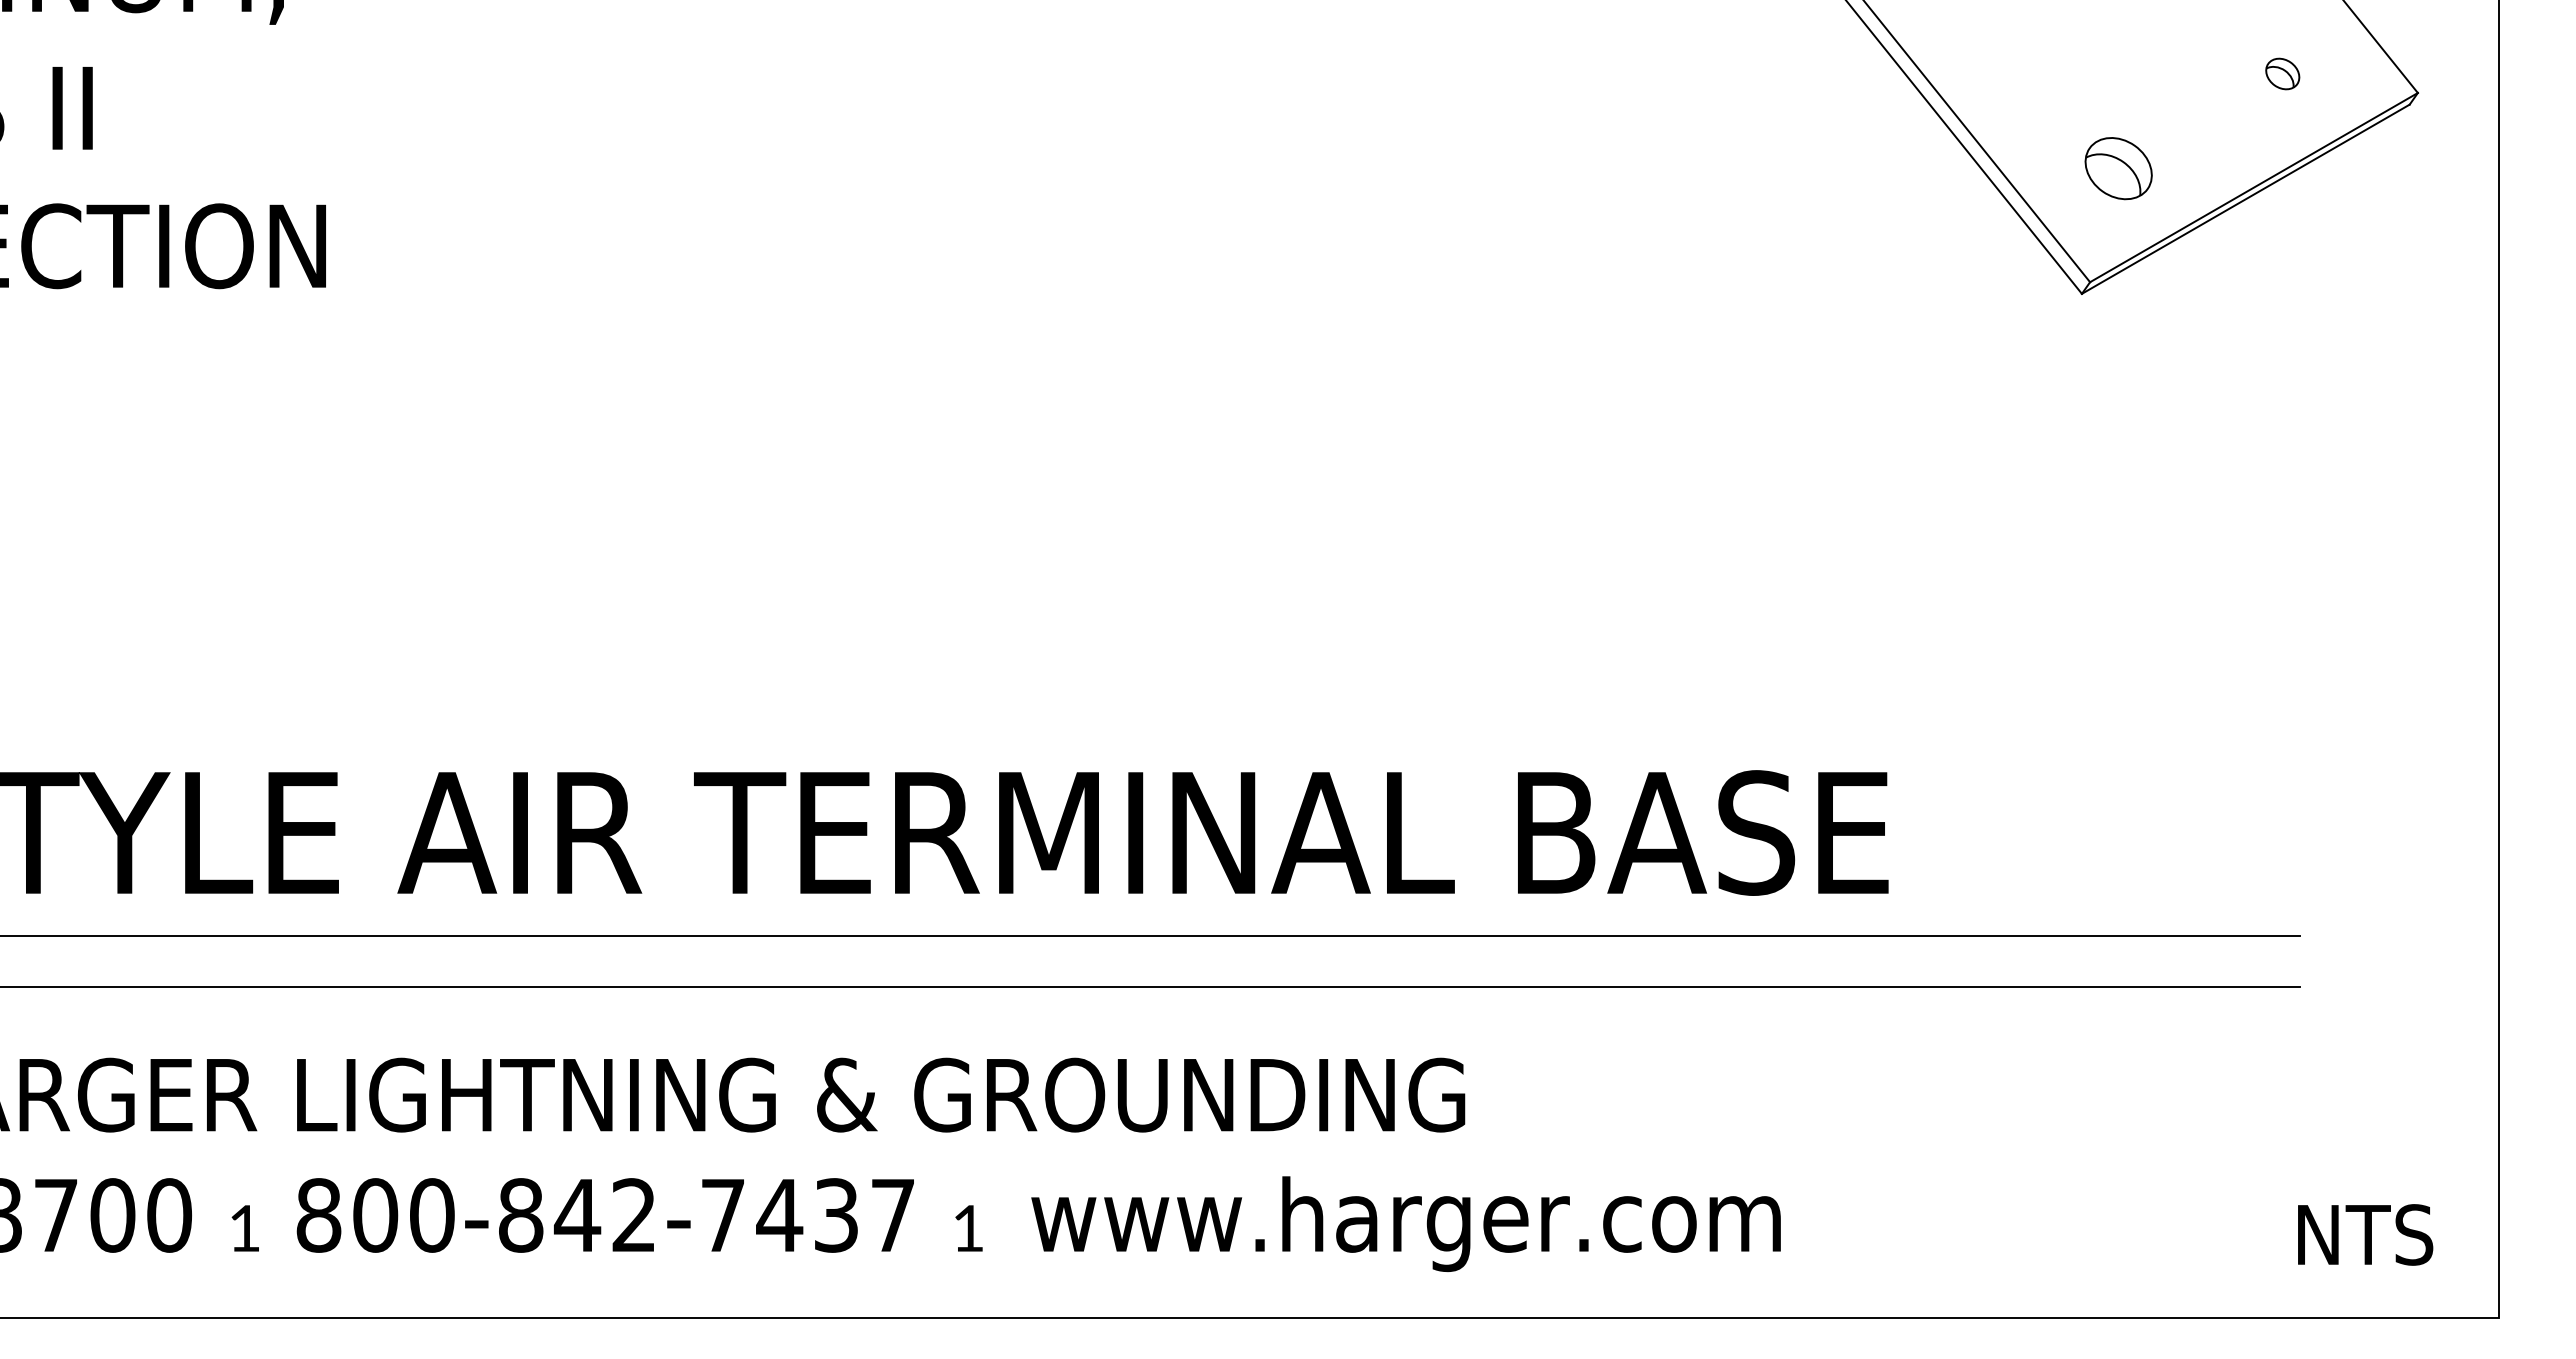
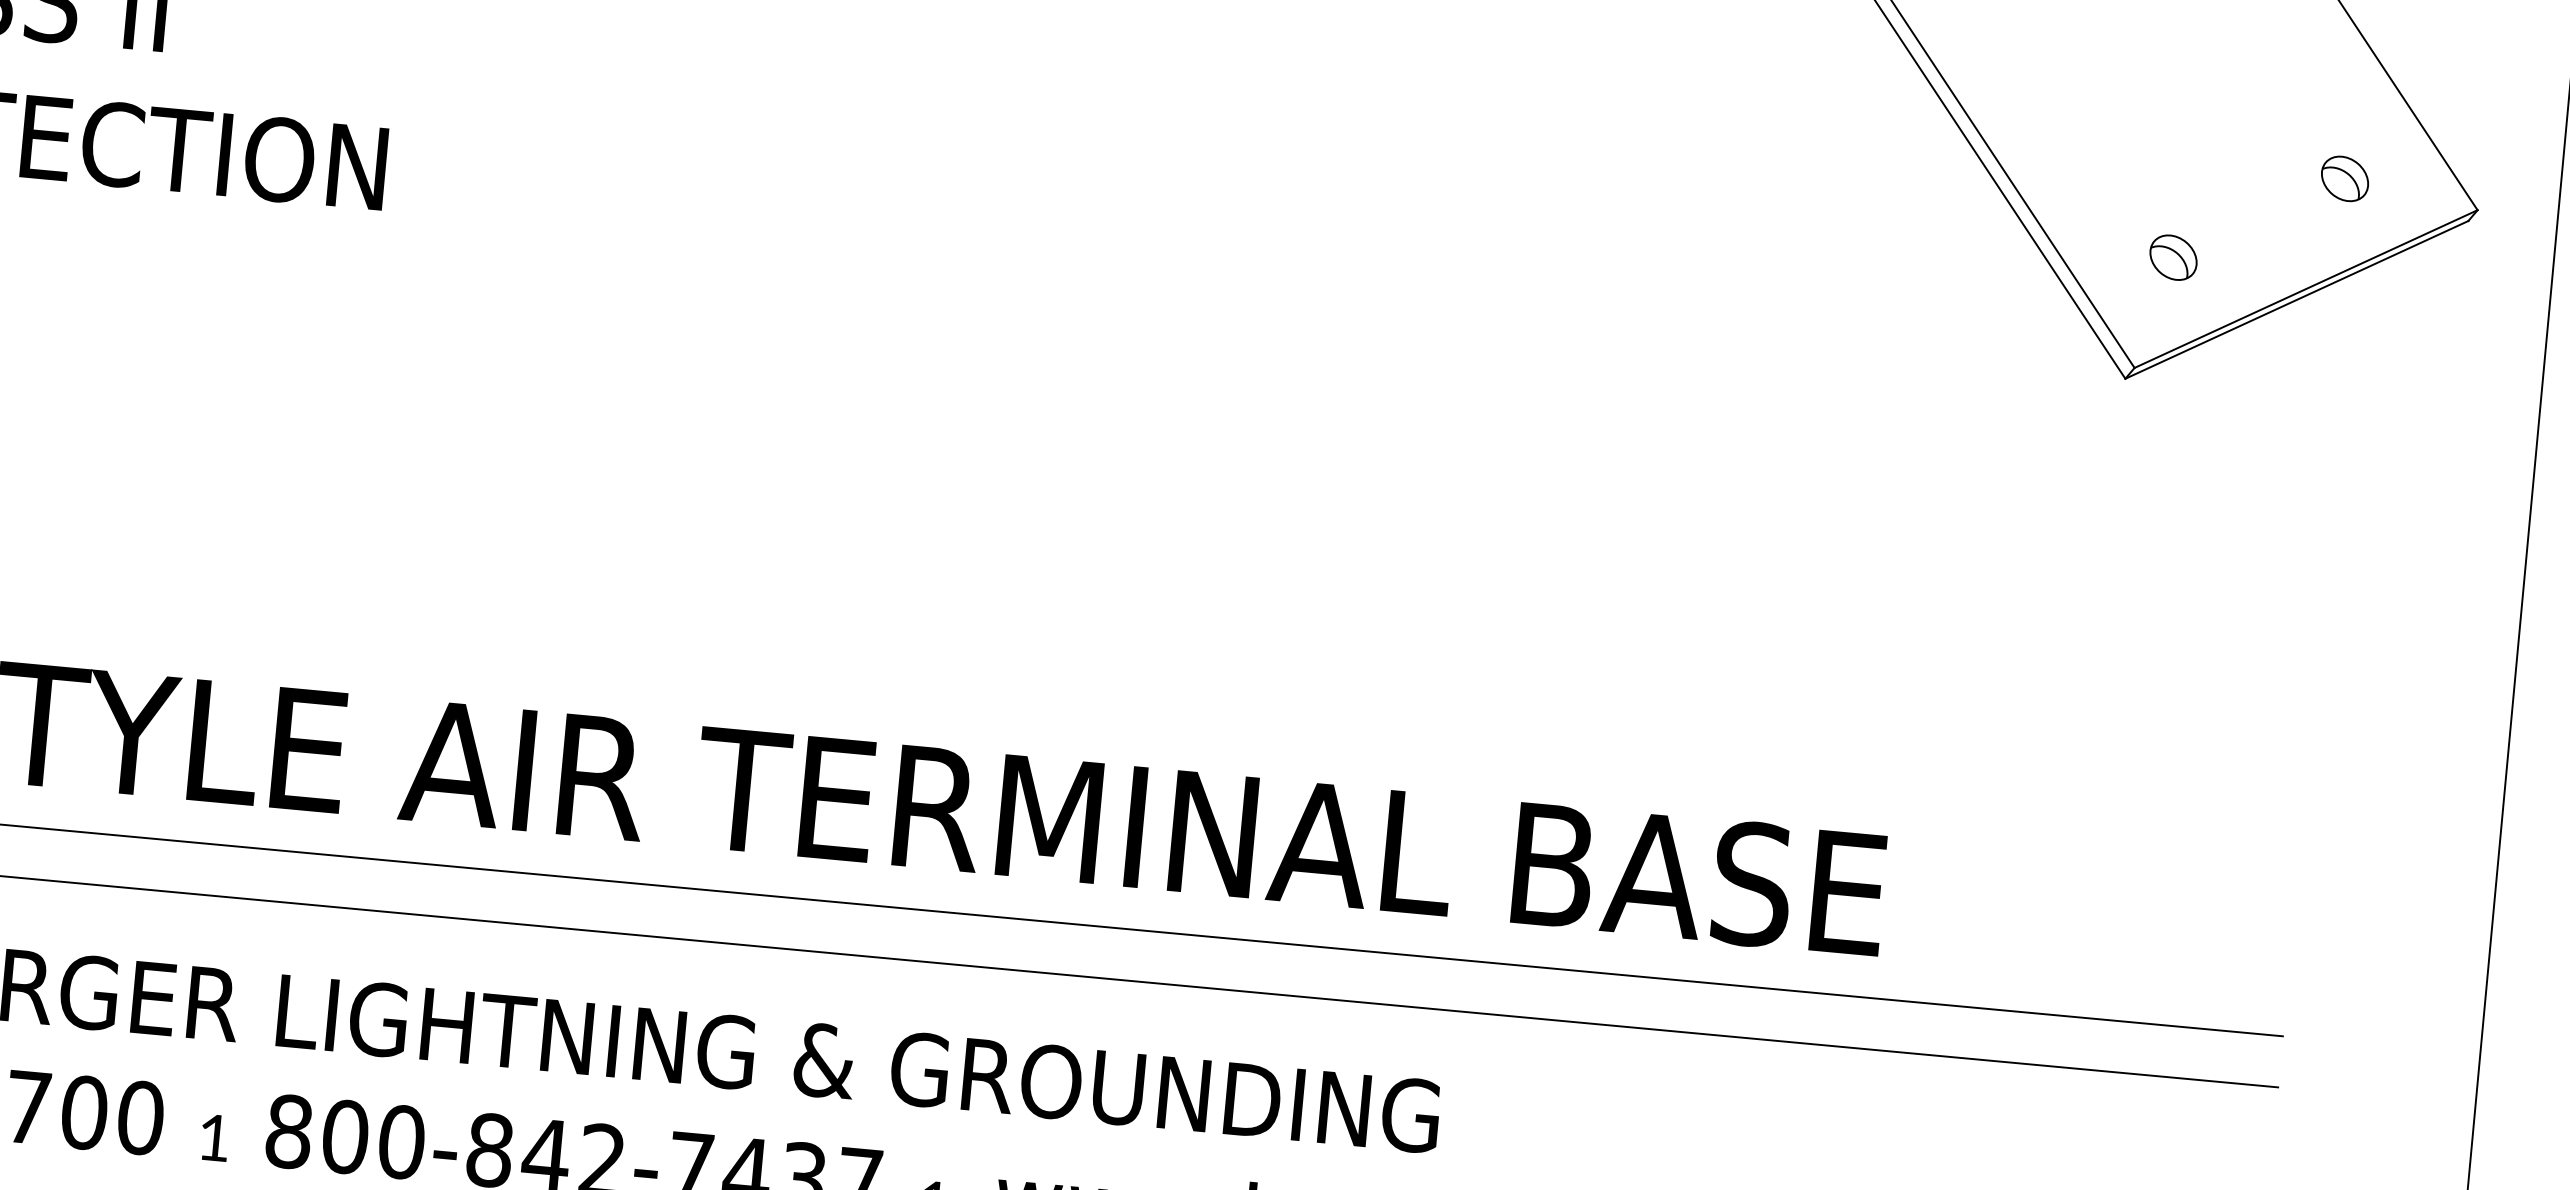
part: (2282, 73) -> (2344, 178), size x1.43
part: (2118, 168) -> (2173, 257), size x0.71

